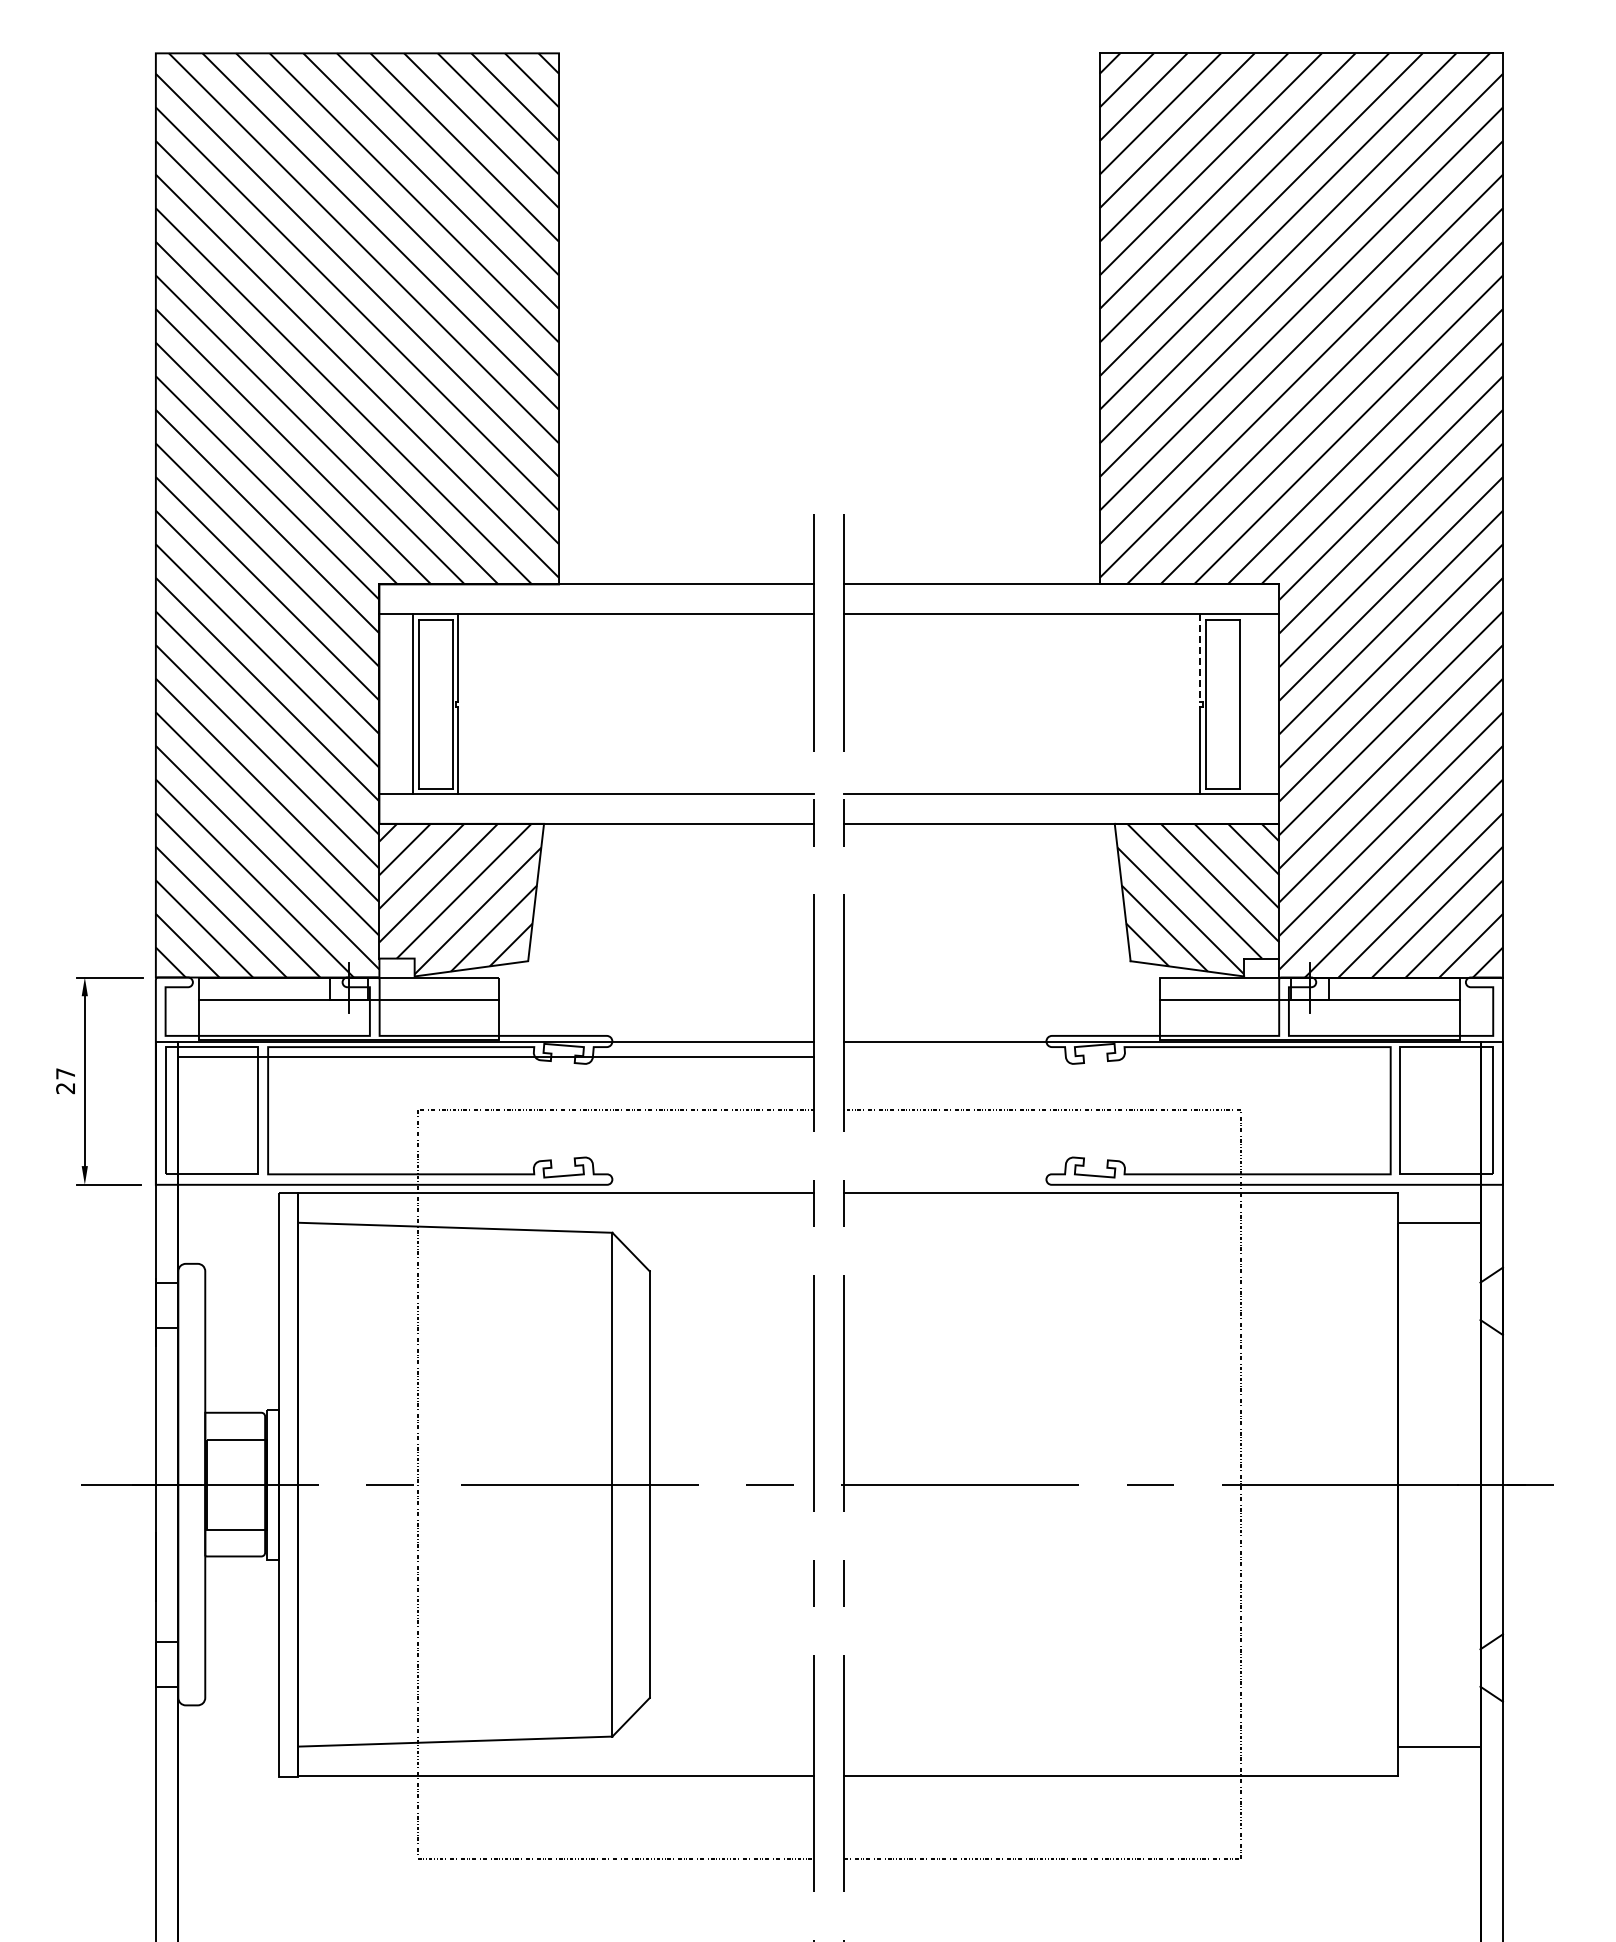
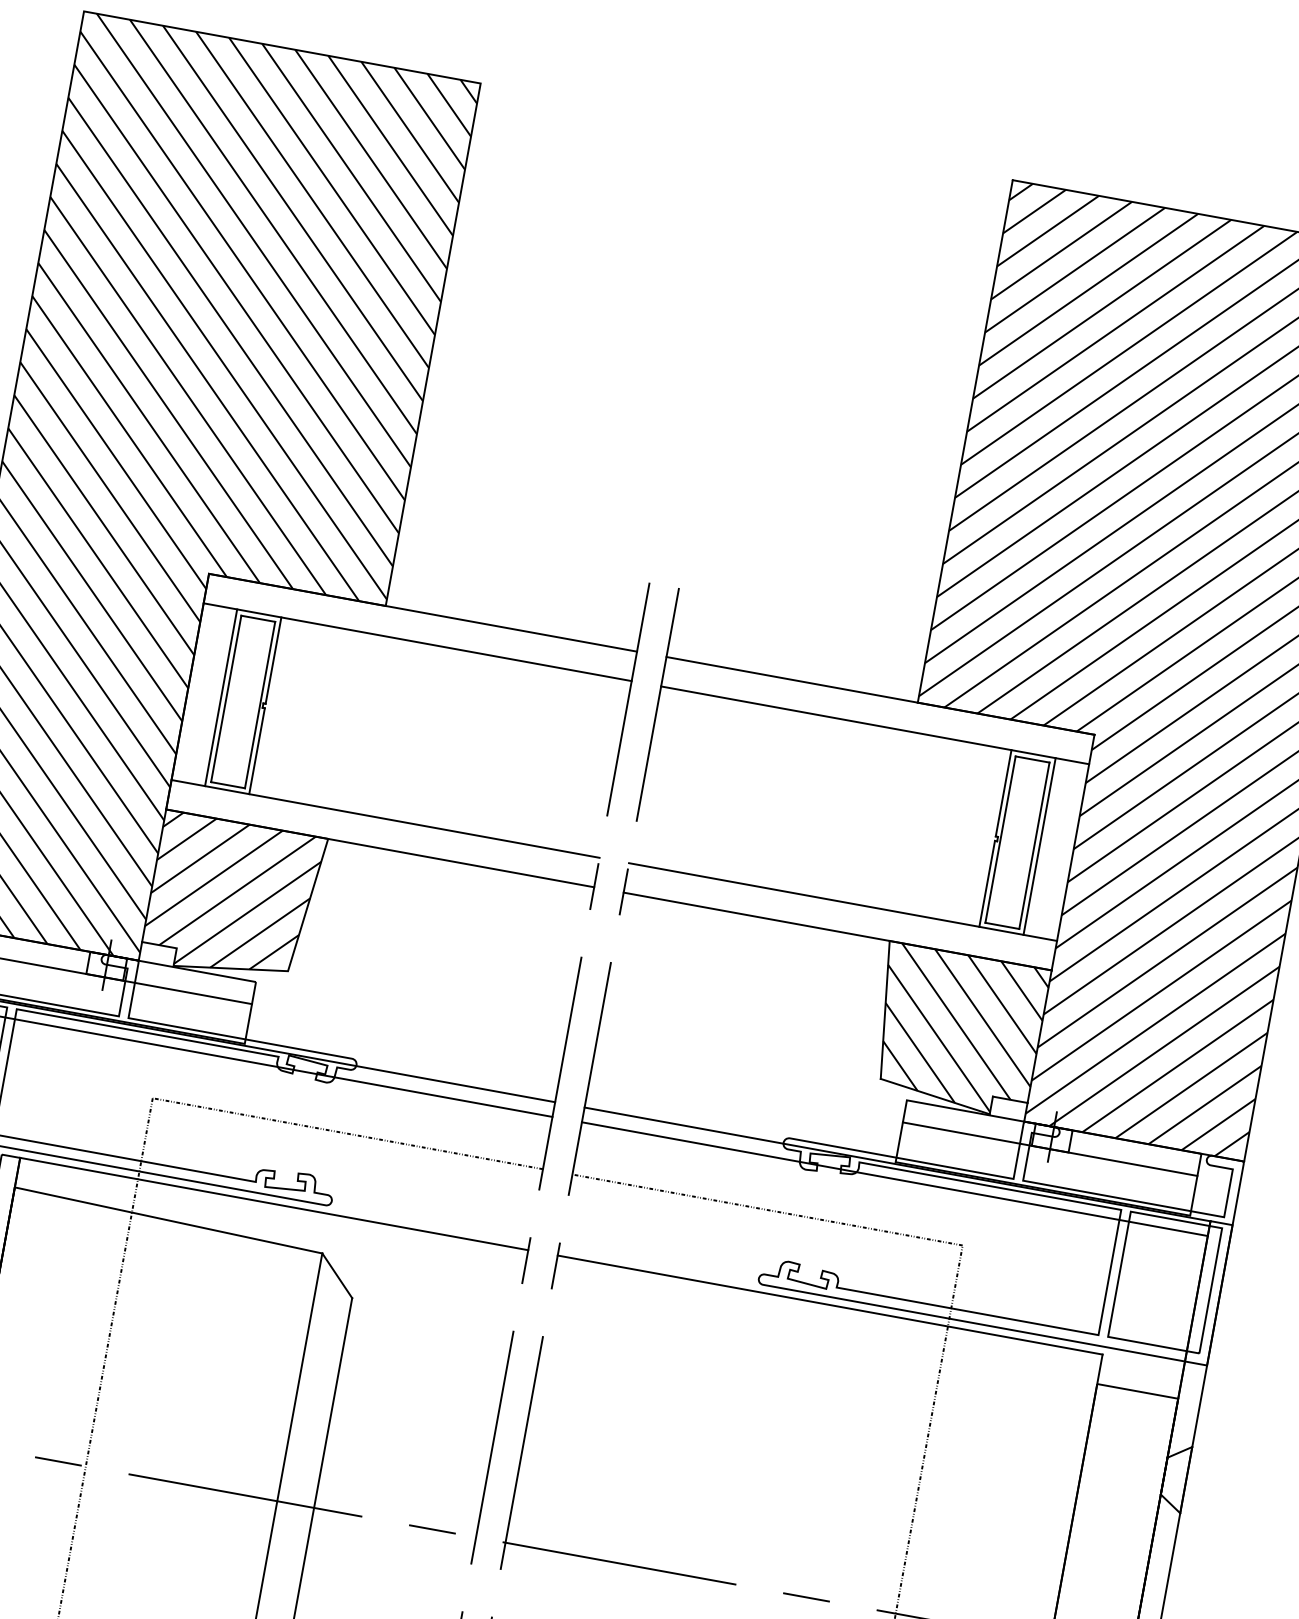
line: (1200, 658) -> (1003, 793), dashed -> solid
line: (1245, 703) -> (1039, 845), added
line: (1162, 1057) -> (894, 1179), added

